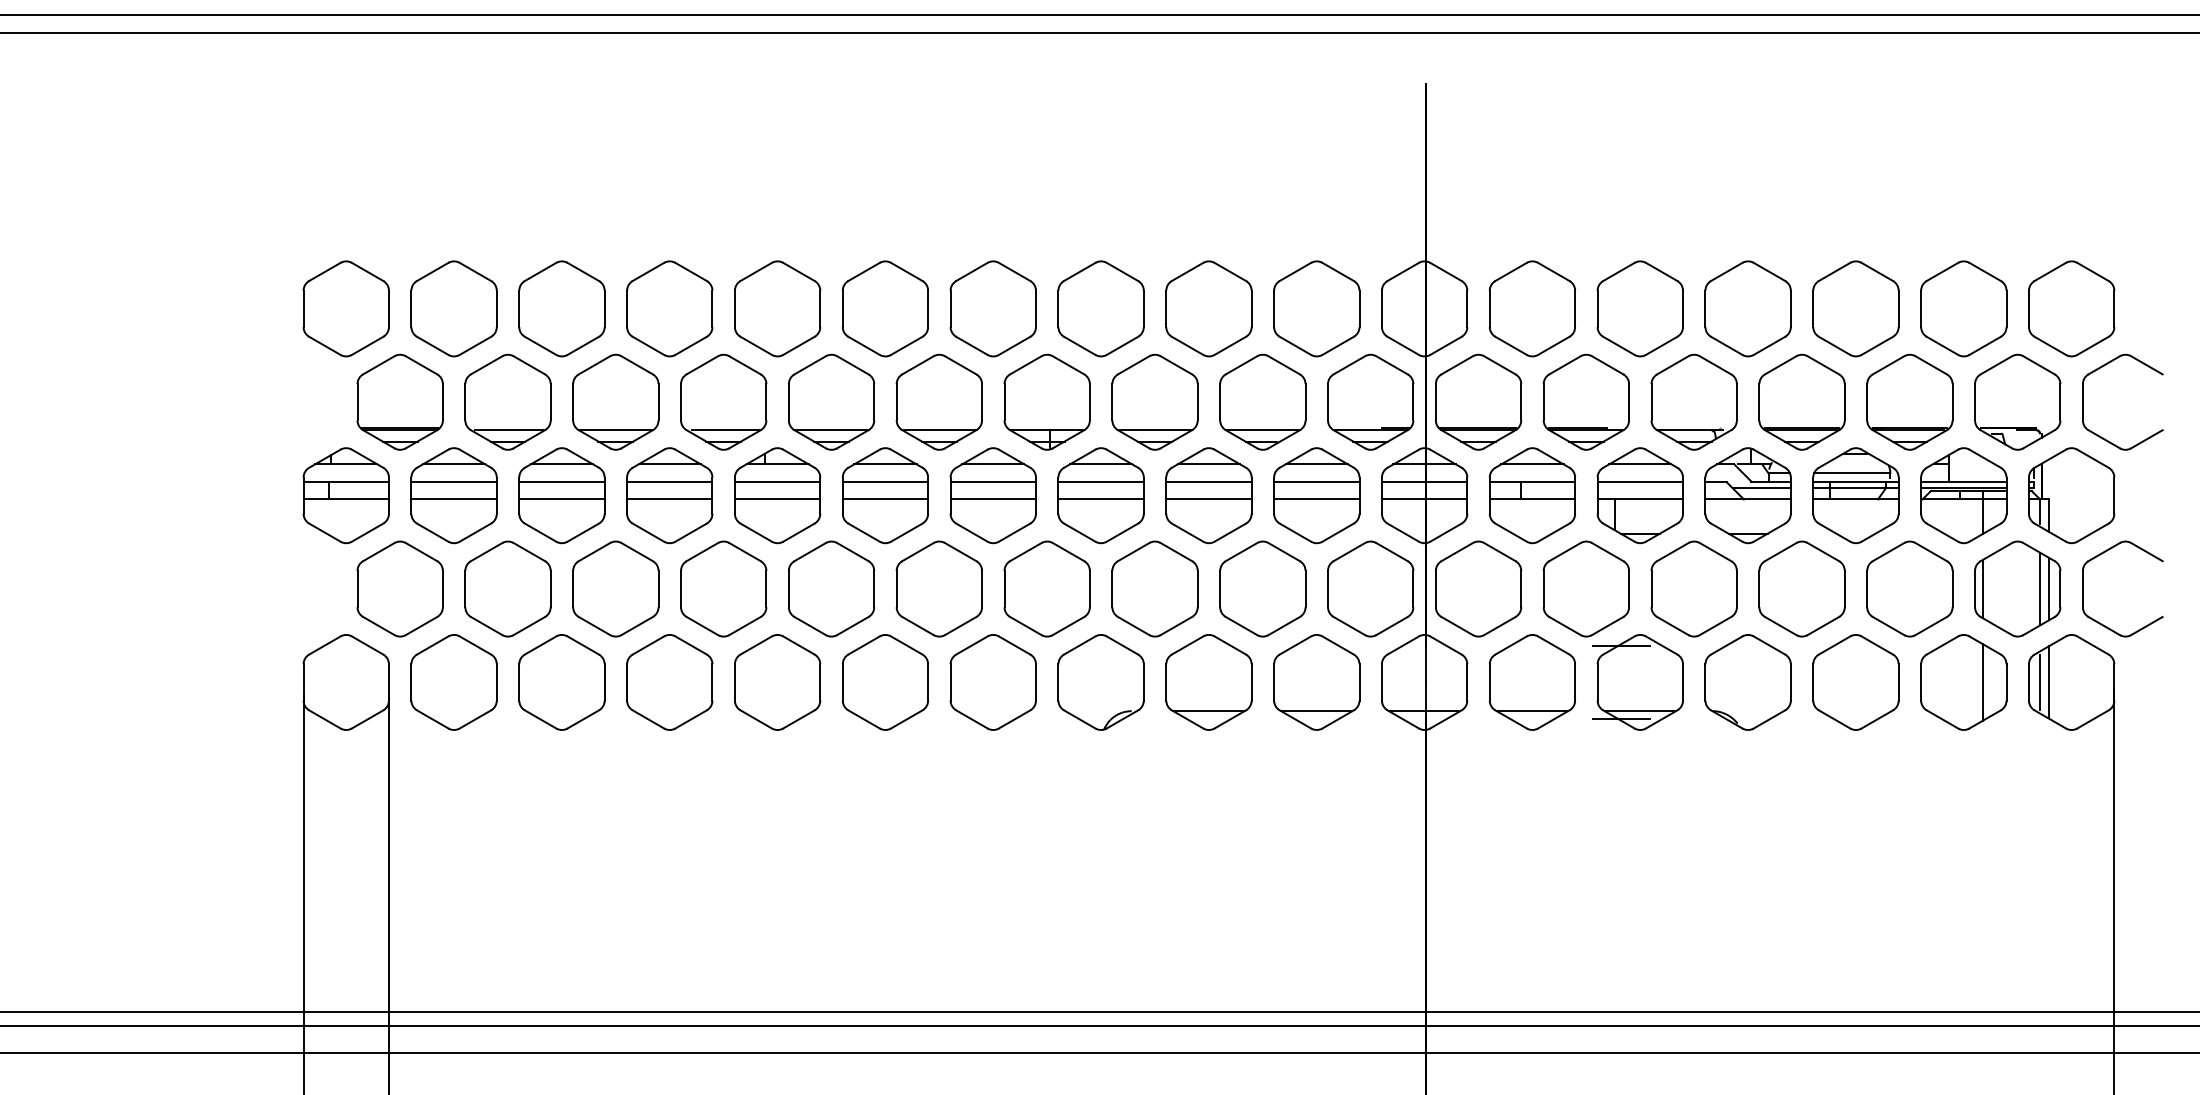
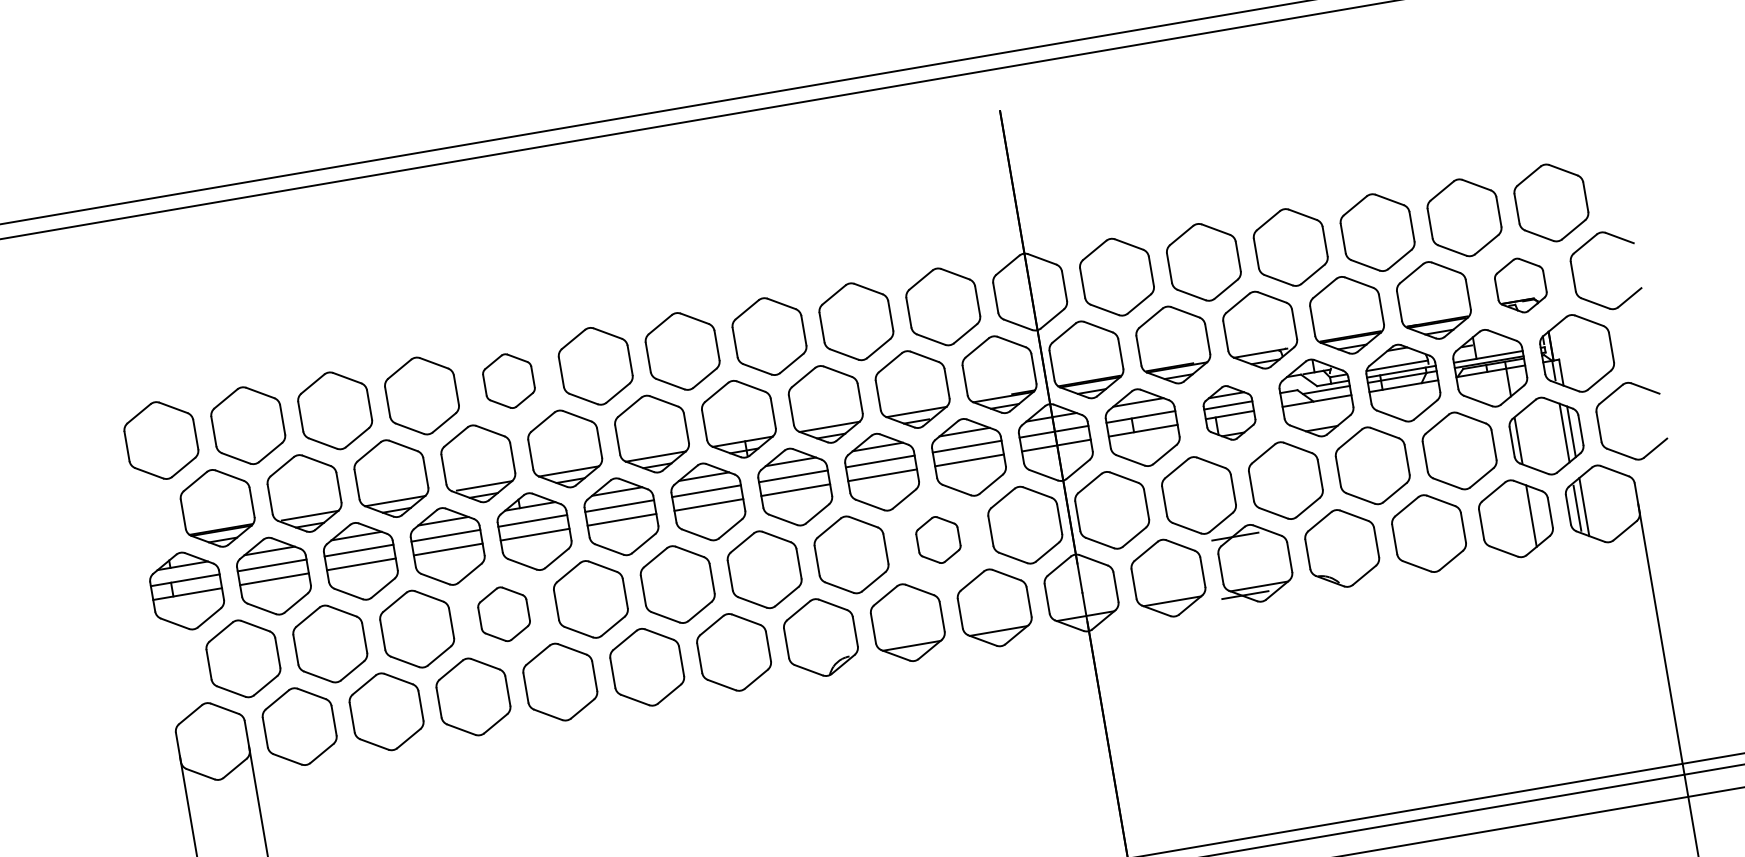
part: (777, 308) -> (508, 380), size x0.7
part: (2017, 401) -> (1520, 285), size x0.7
part: (1639, 495) -> (1228, 412), size x0.7
part: (723, 588) -> (503, 613), size x0.7
part: (1262, 588) -> (938, 539), size x0.6

